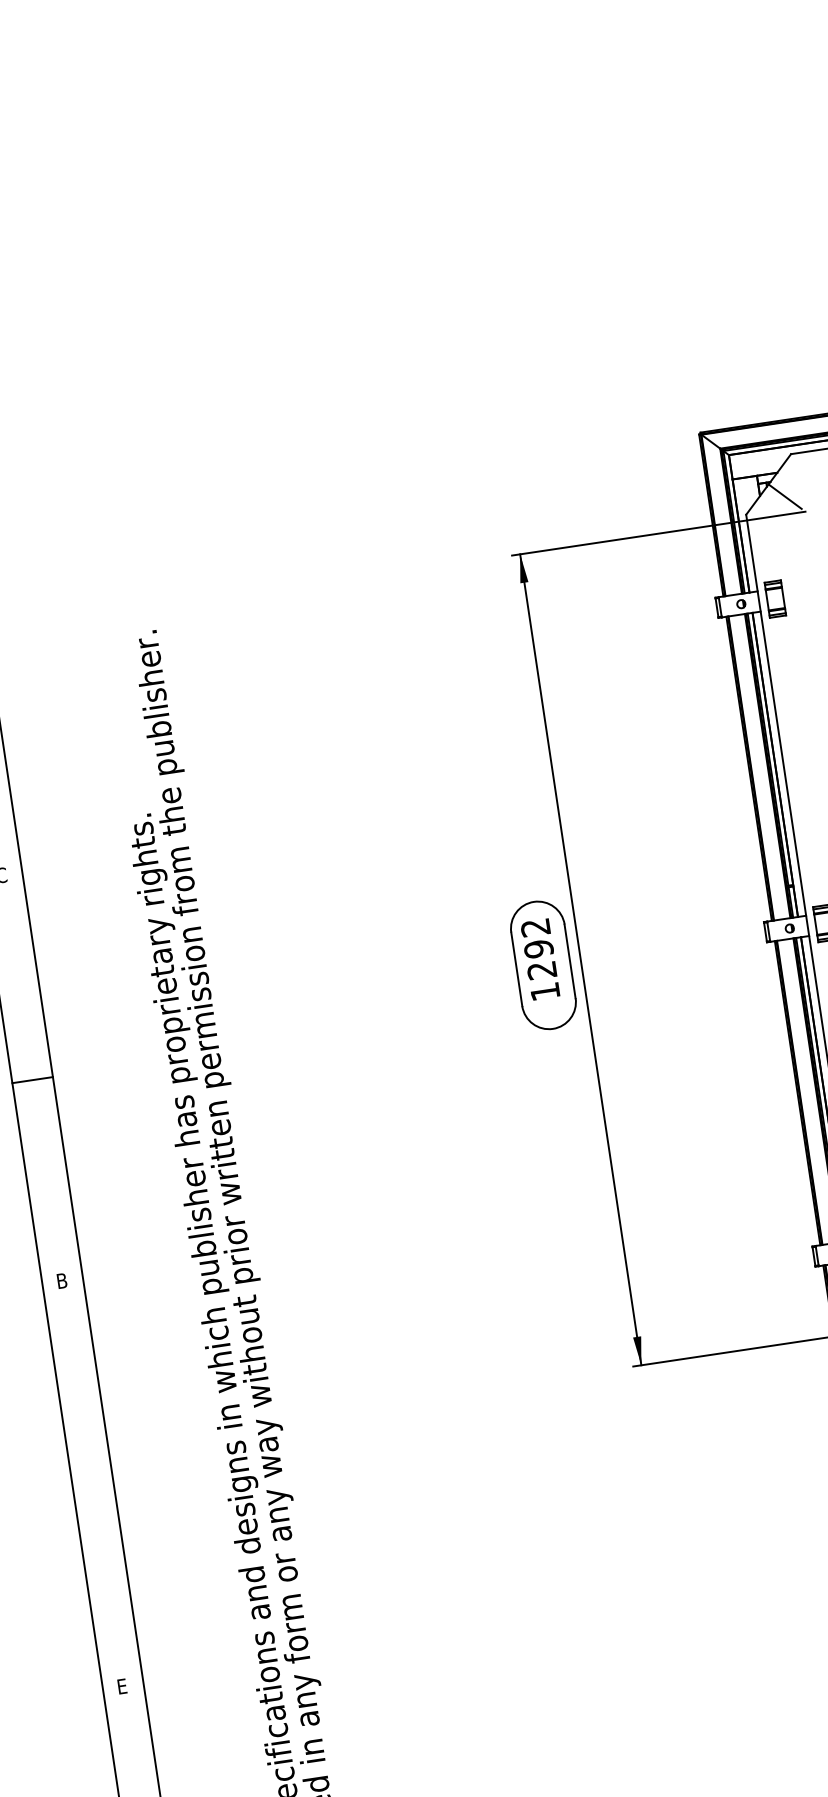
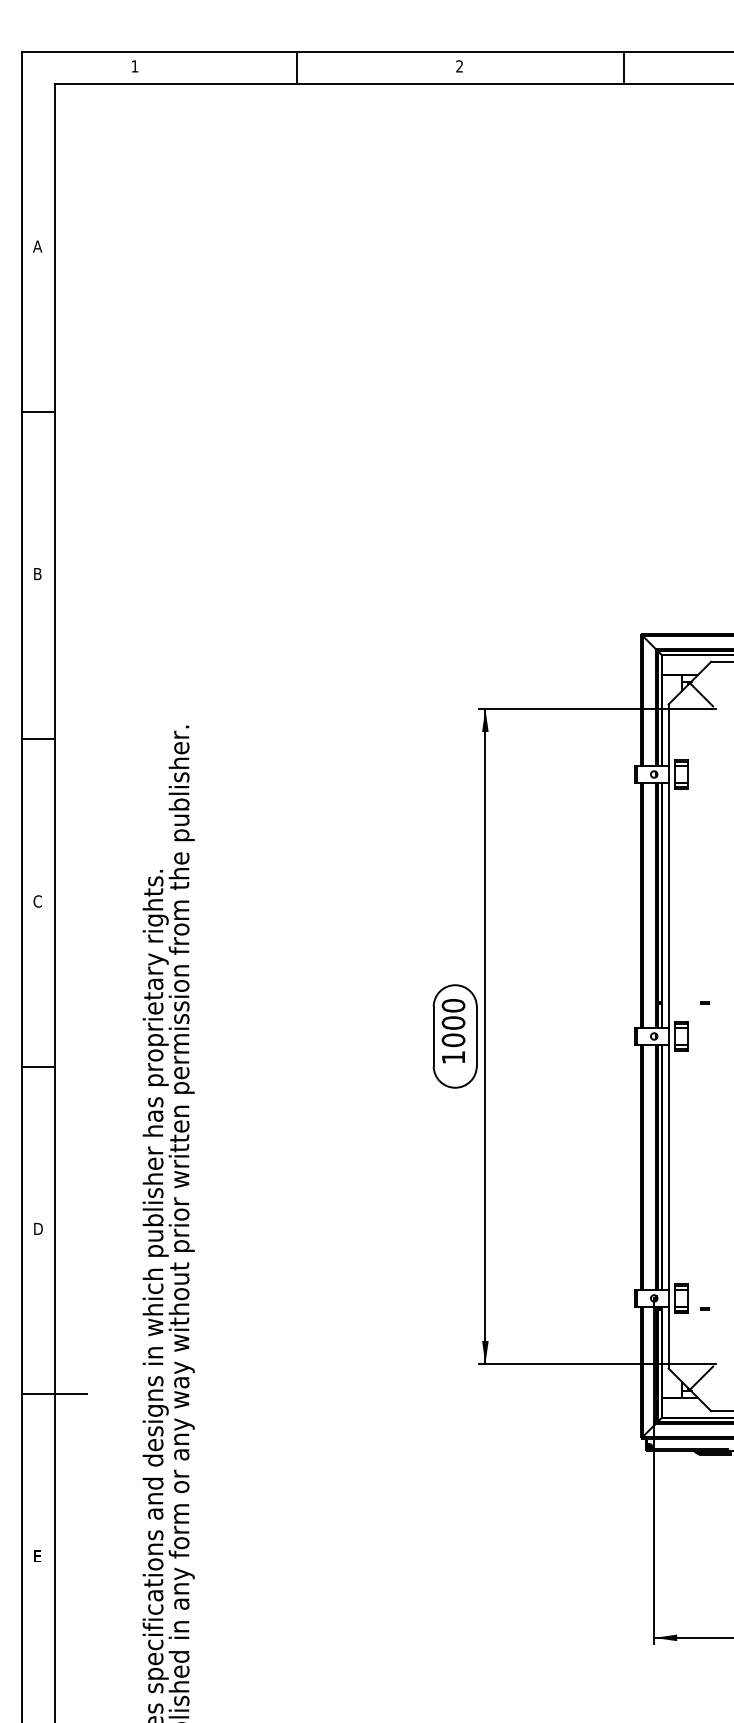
text: (538, 949) -> (453, 1023), 1292 -> 1000
text: (62, 1280) -> (38, 1228), B -> D
line: (113, 1482) -> (54, 1394), added

